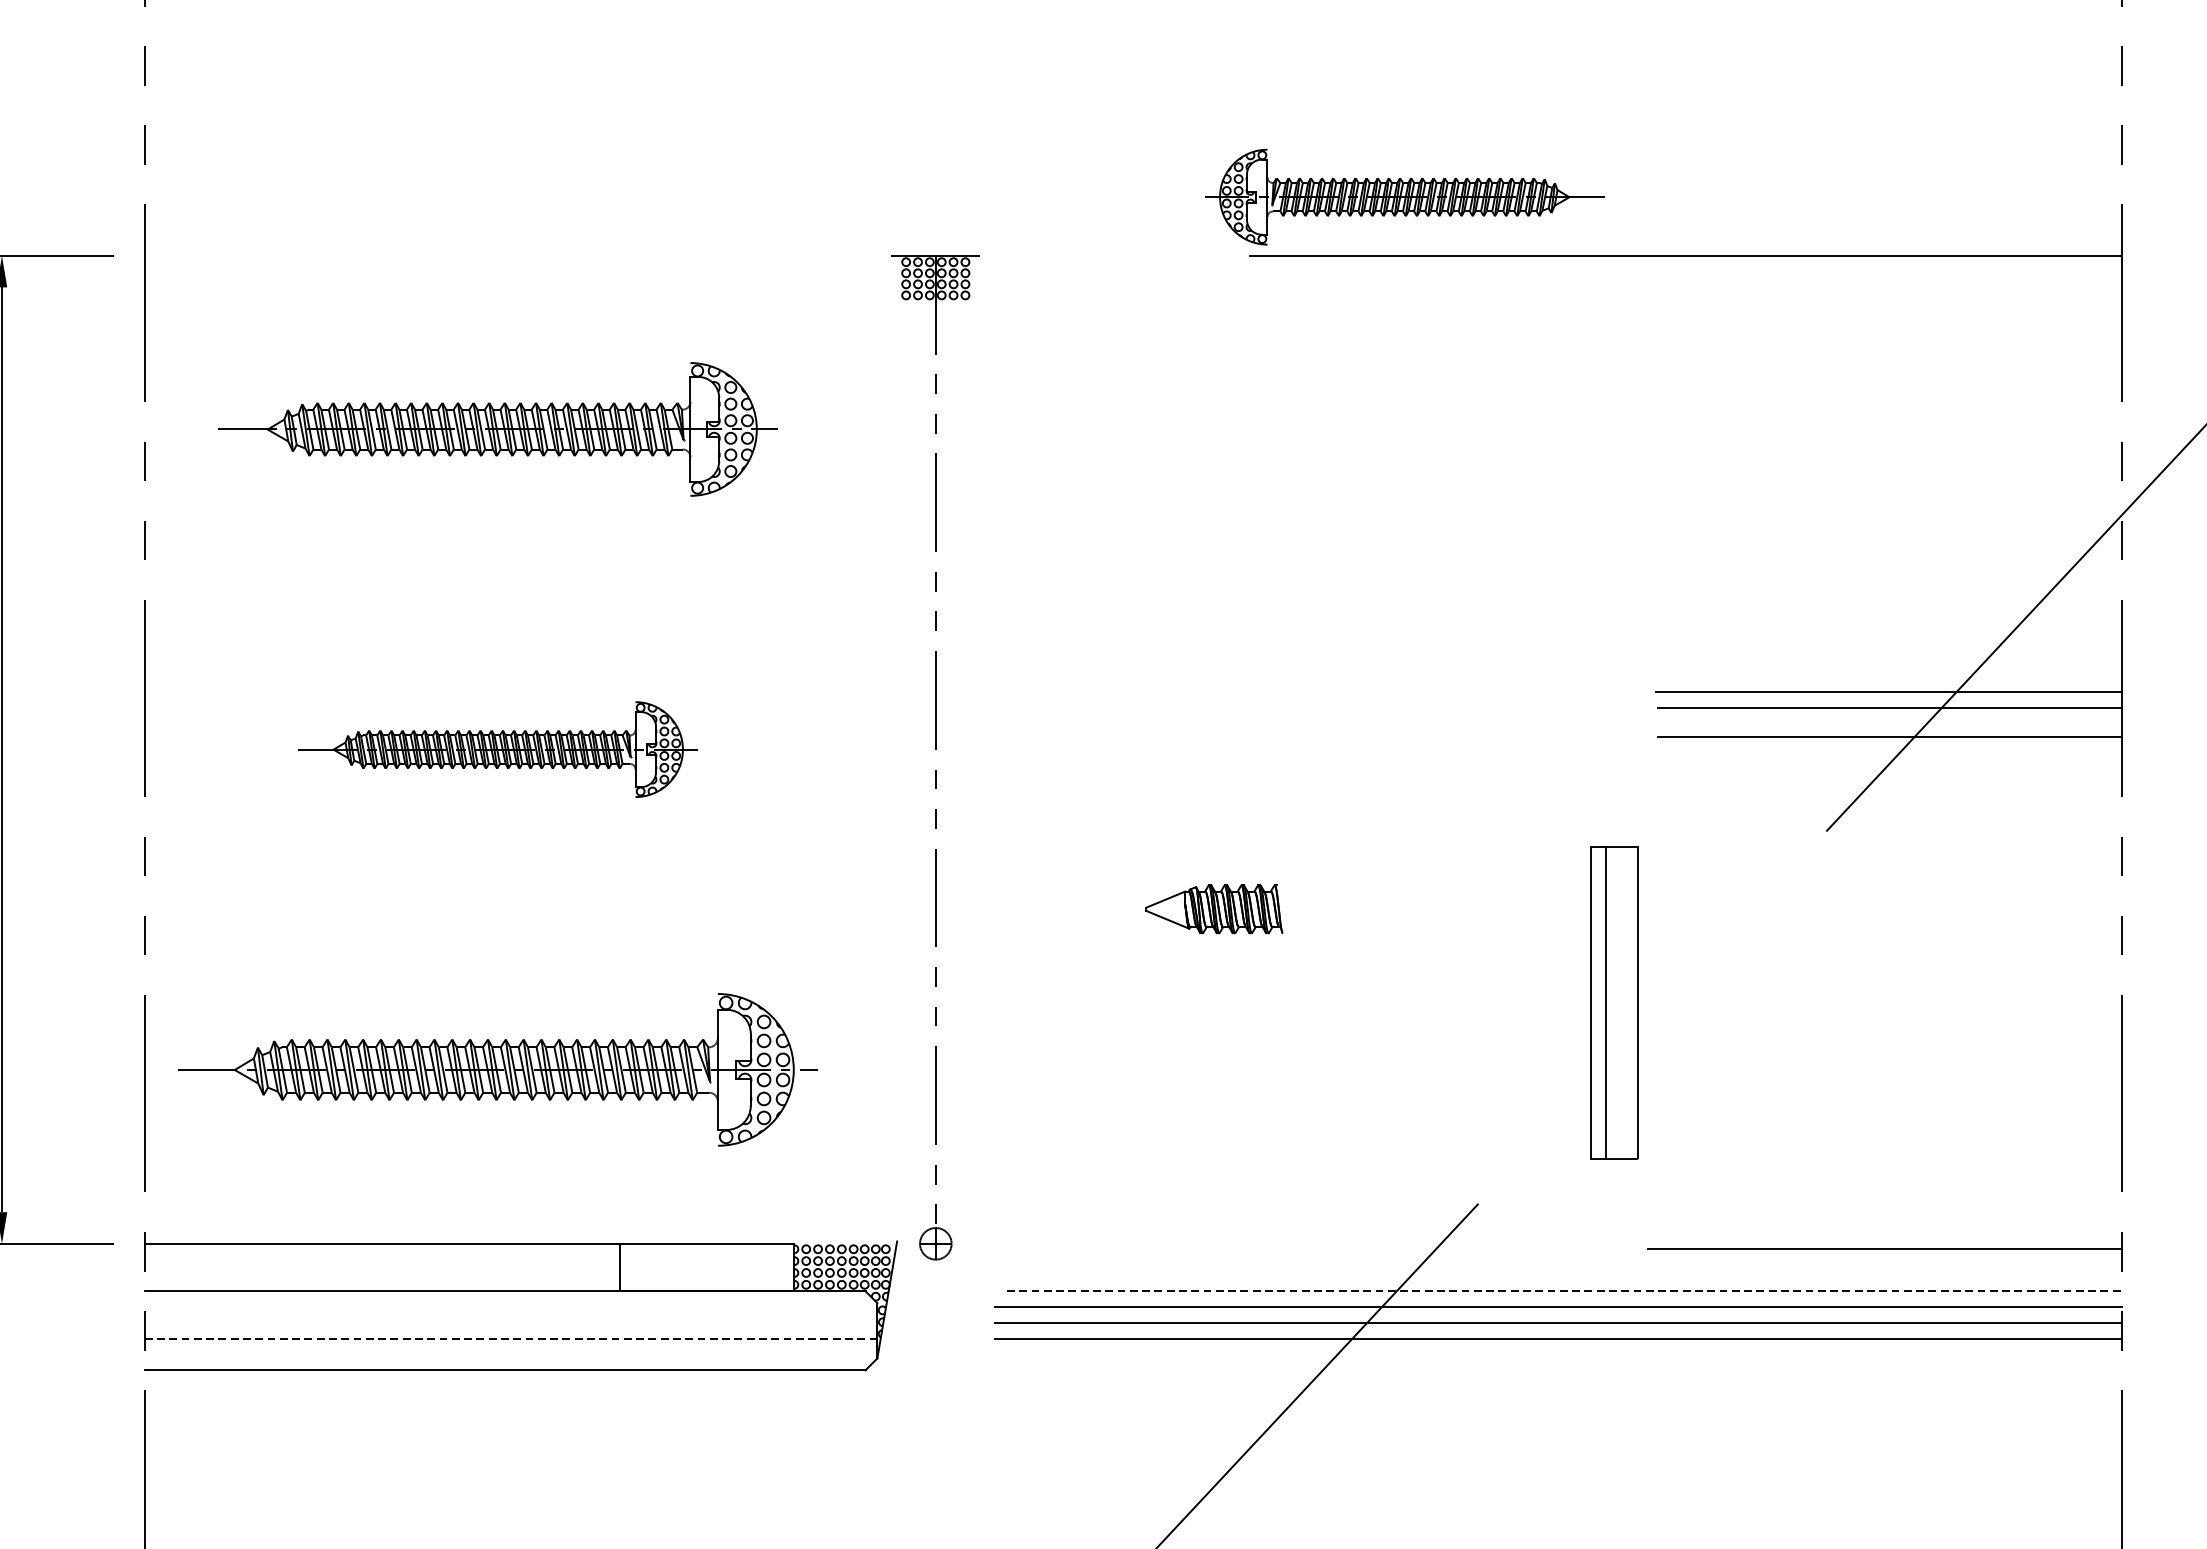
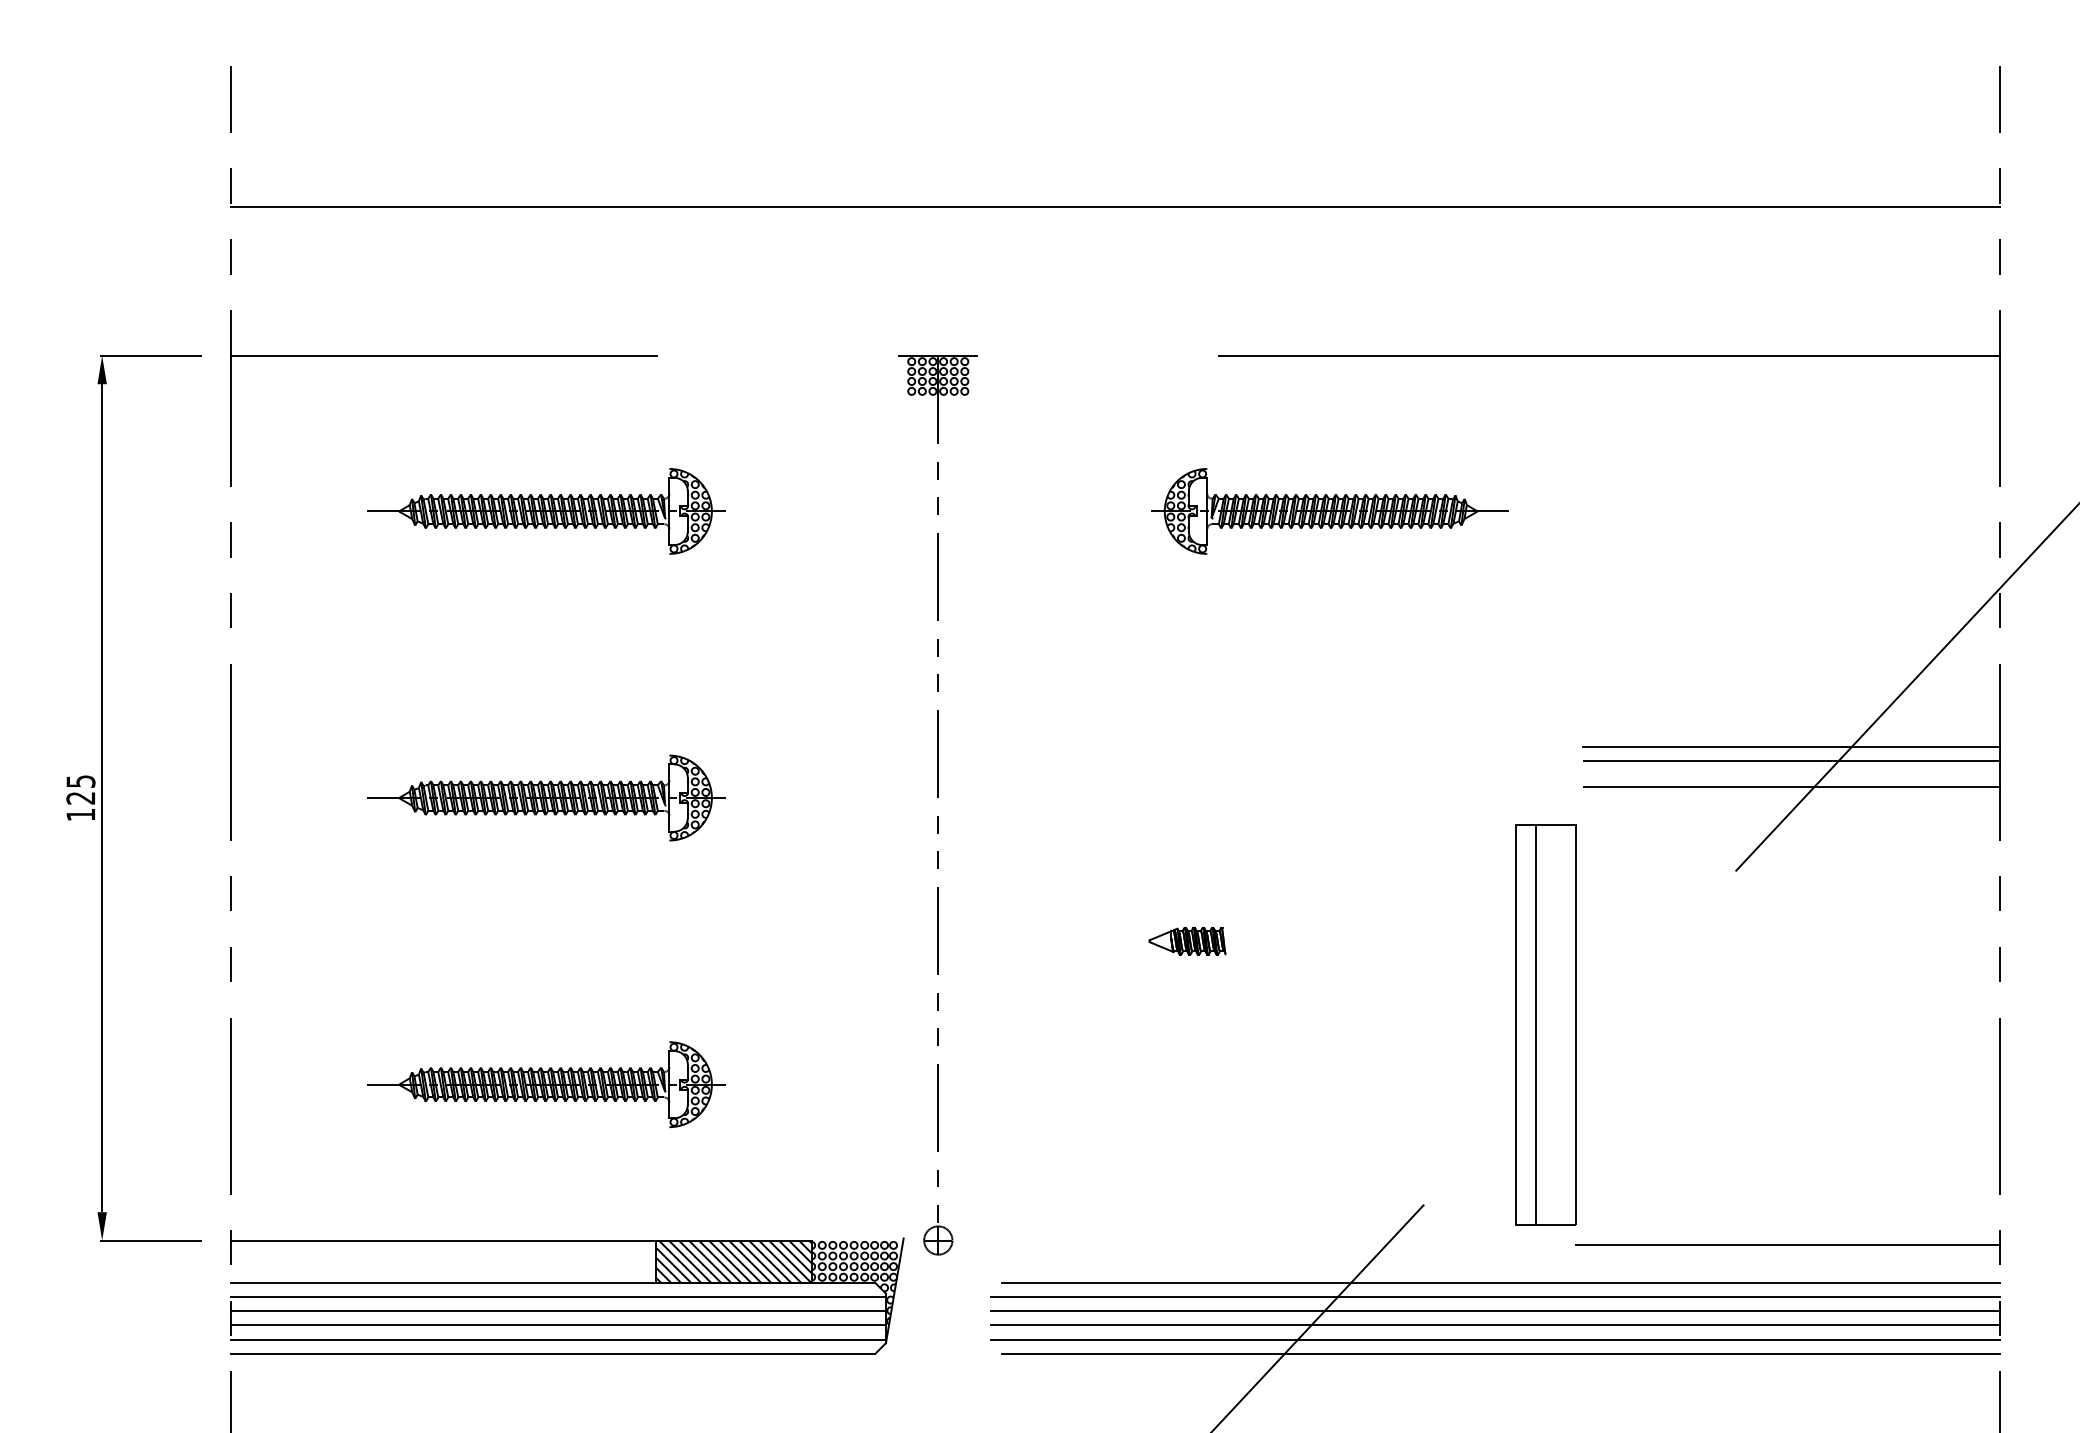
line: (1132, 90) -> (1114, 207), added
part: (1404, 197) -> (1329, 511), moved
line: (383, 255) -> (443, 355), added
part: (498, 429) -> (546, 511), size x0.71
part: (1214, 909) -> (1187, 941), size x0.62
part: (1614, 1002) -> (1545, 1024), size x1.43
part: (498, 1069) -> (546, 1084), size x0.62
hatch: (707, 1267) -> (733, 1261), added
line: (1563, 1291) -> (1500, 1283), dashed -> solid
line: (510, 1307) -> (557, 1297), added
line: (510, 1323) -> (557, 1311), added
line: (511, 1338) -> (558, 1325), dashed -> solid
line: (510, 1354) -> (557, 1339), added
line: (1558, 1354) -> (1495, 1339), added
line: (1563, 1369) -> (1500, 1353), added

